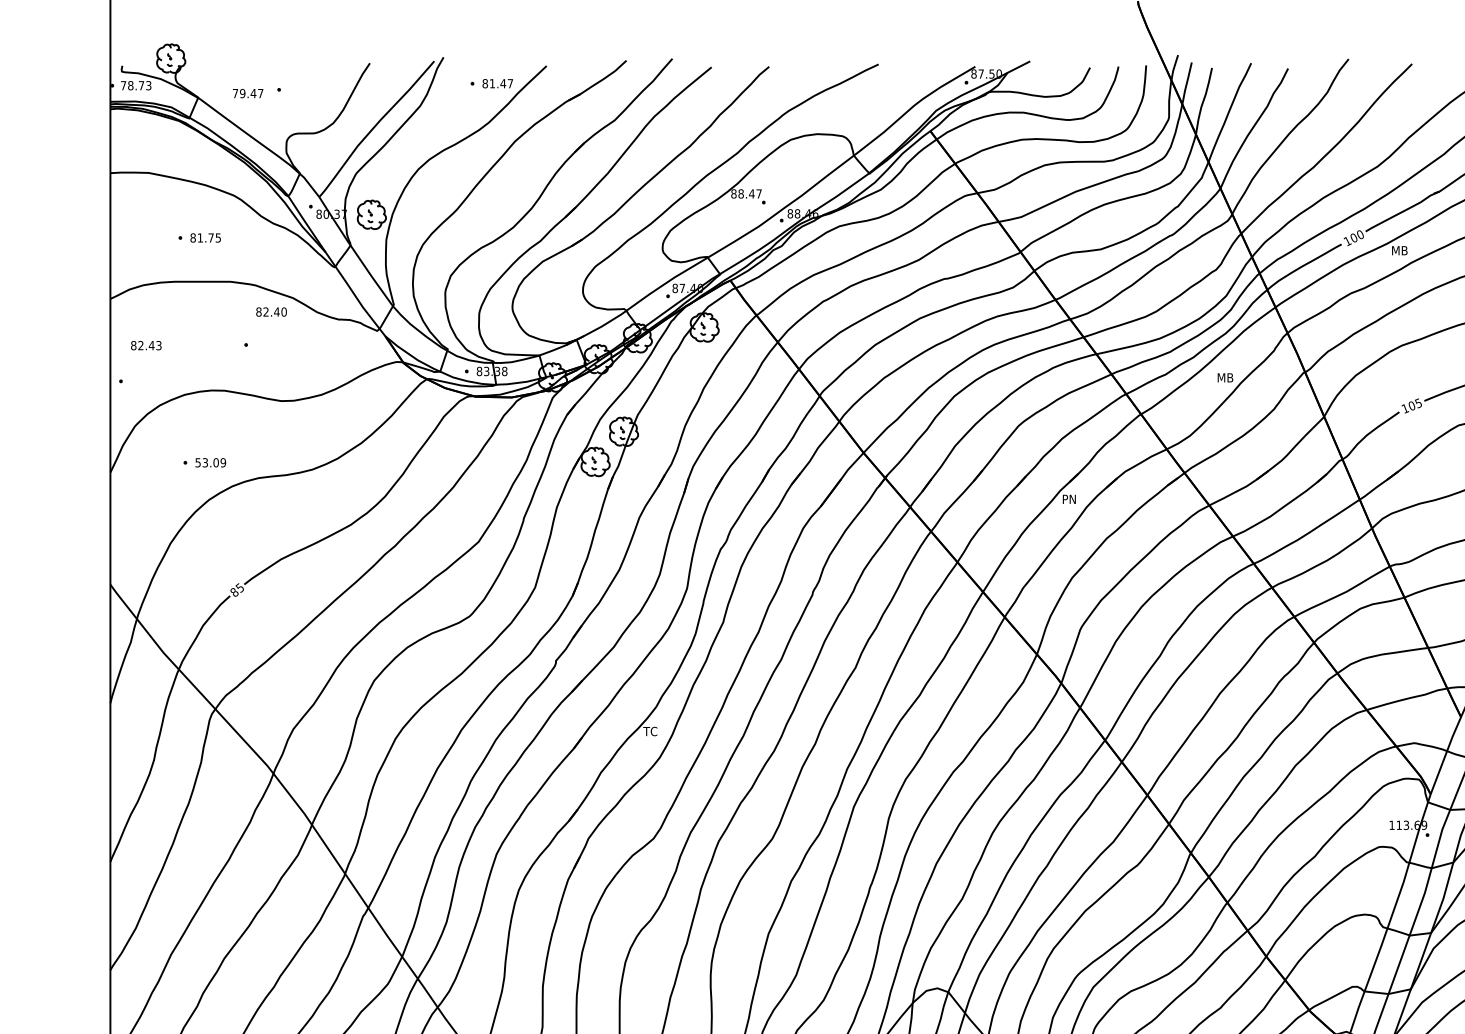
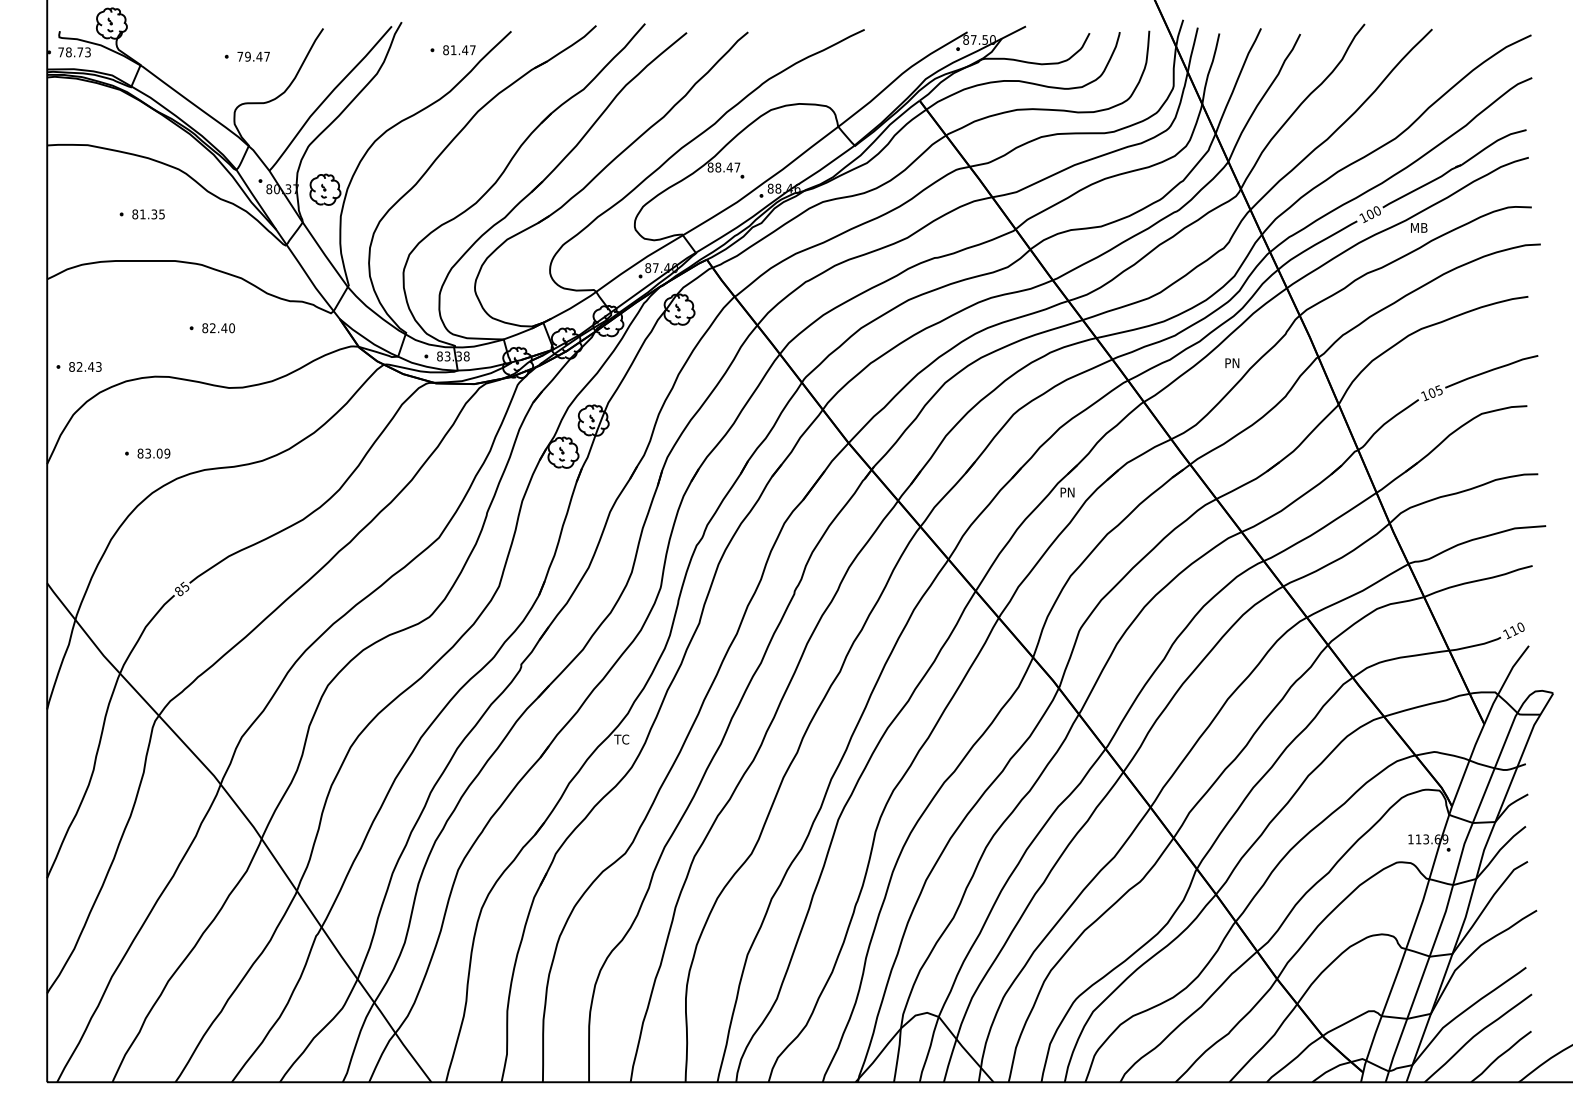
text: (247, 93) -> (253, 56), moved
text: (211, 238) -> (154, 214), 81.75 -> 81.35
text: (271, 312) -> (218, 328), moved
text: (146, 345) -> (85, 366), moved
text: (1225, 378) -> (1233, 363), MB -> PN
text: (198, 462) -> (140, 453), 53.09 -> 83.09

